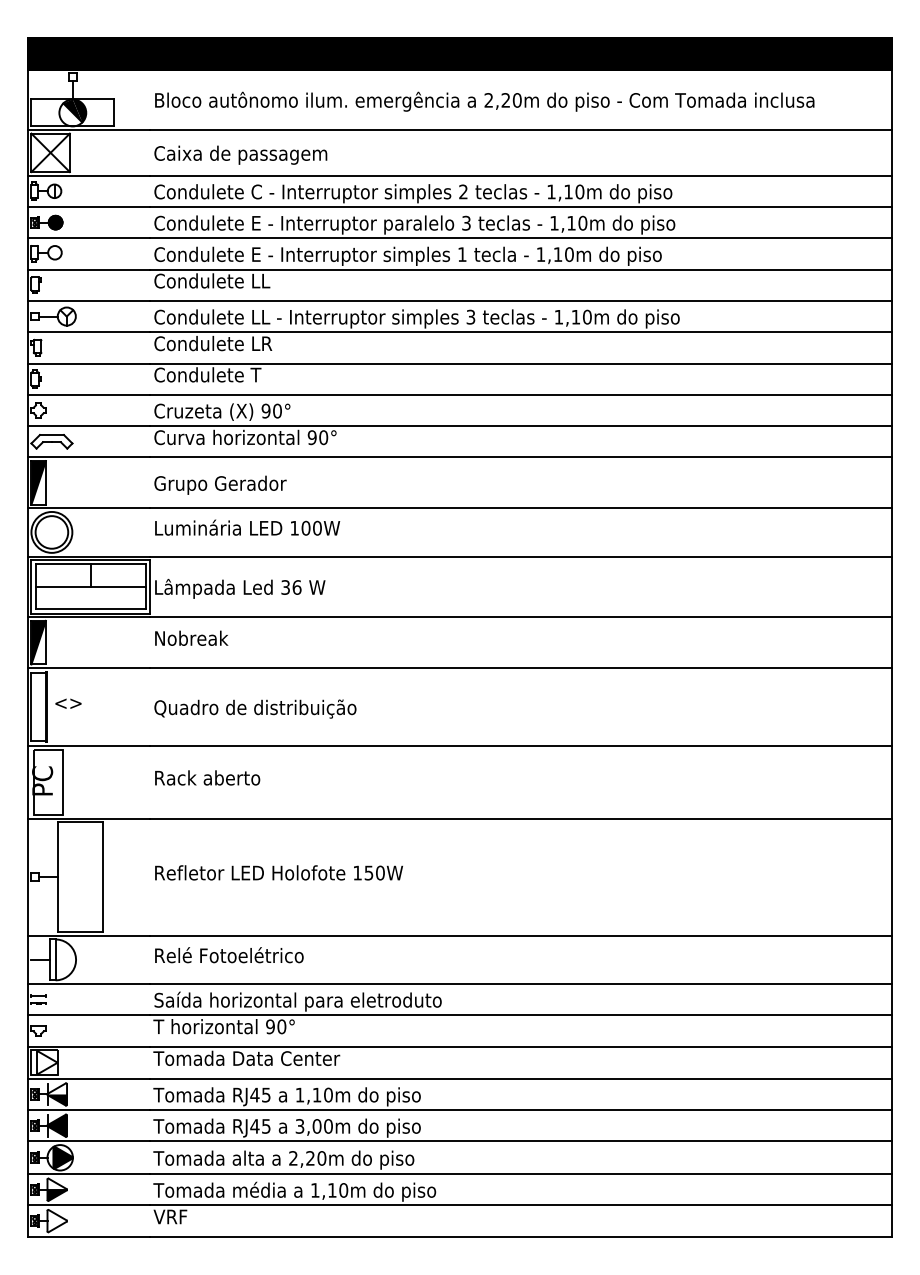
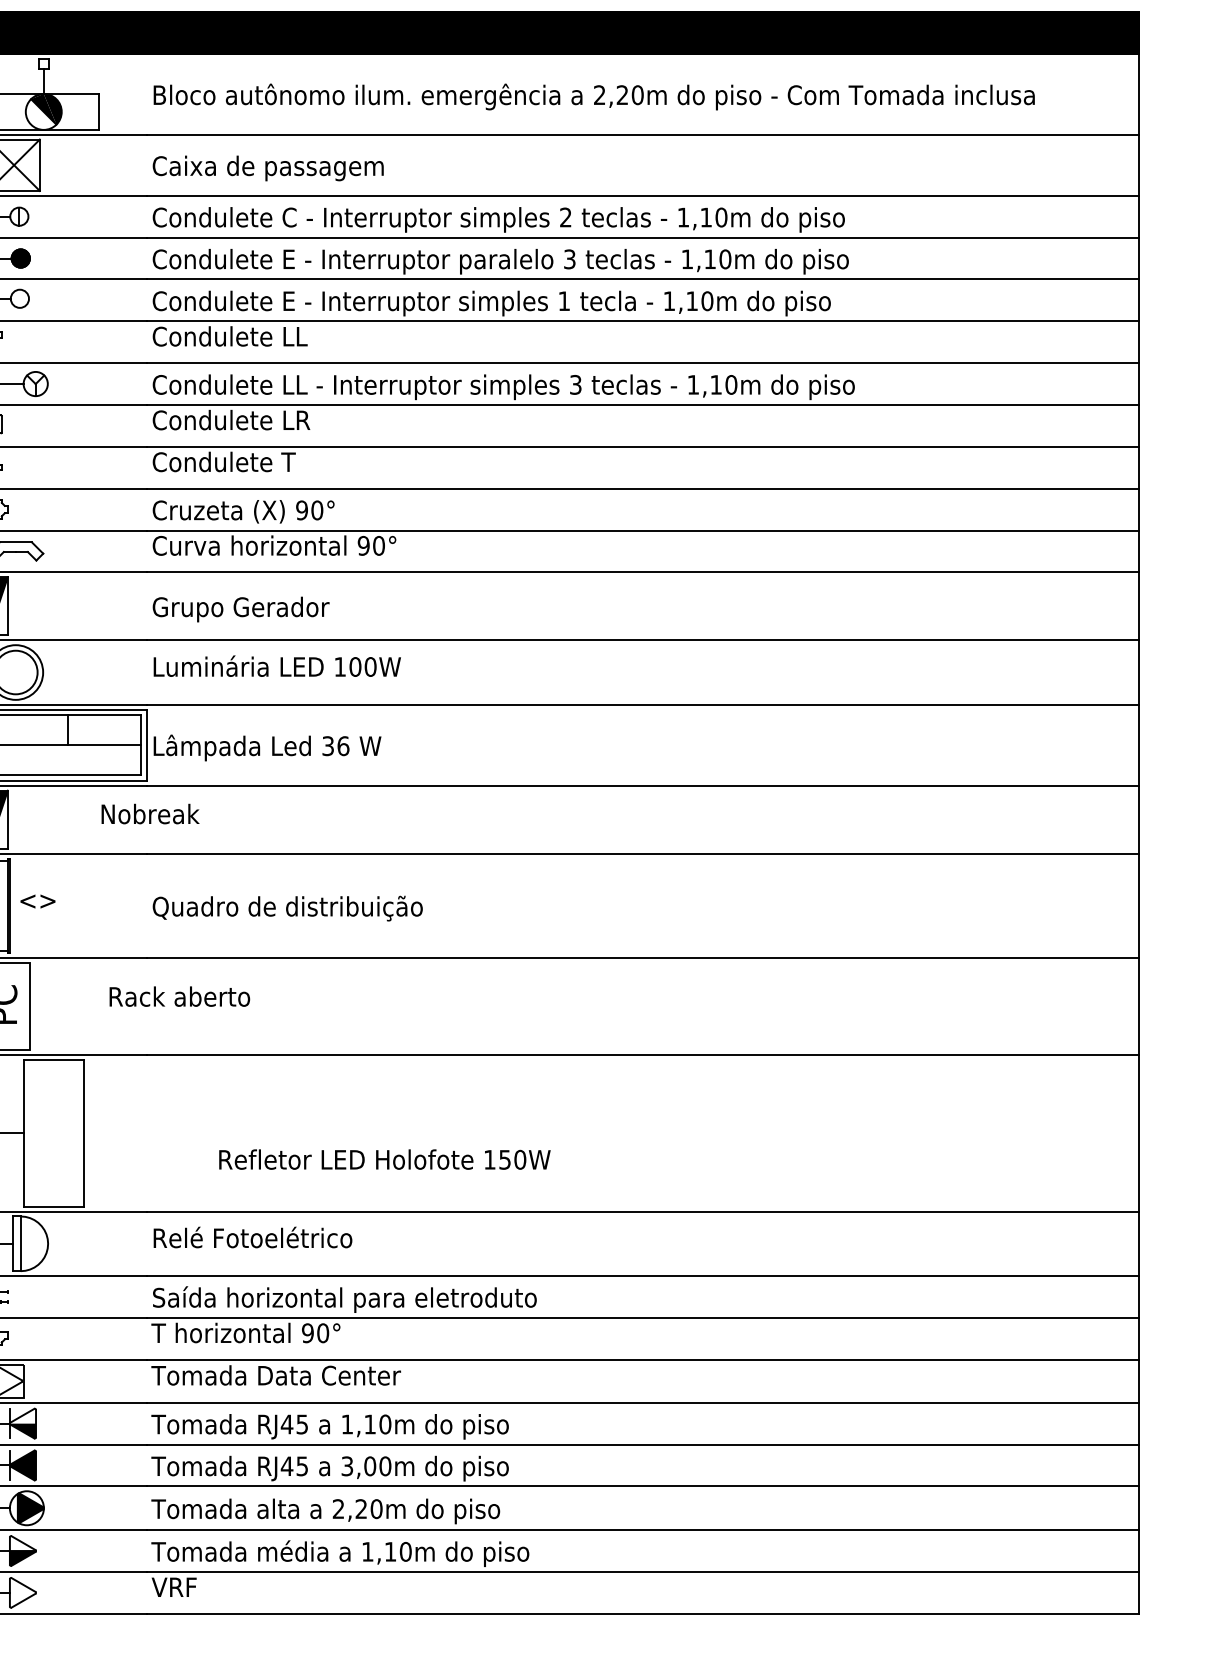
text: (191, 637) -> (150, 812), moved
text: (207, 777) -> (179, 996), moved
text: (278, 872) -> (384, 1159), moved

